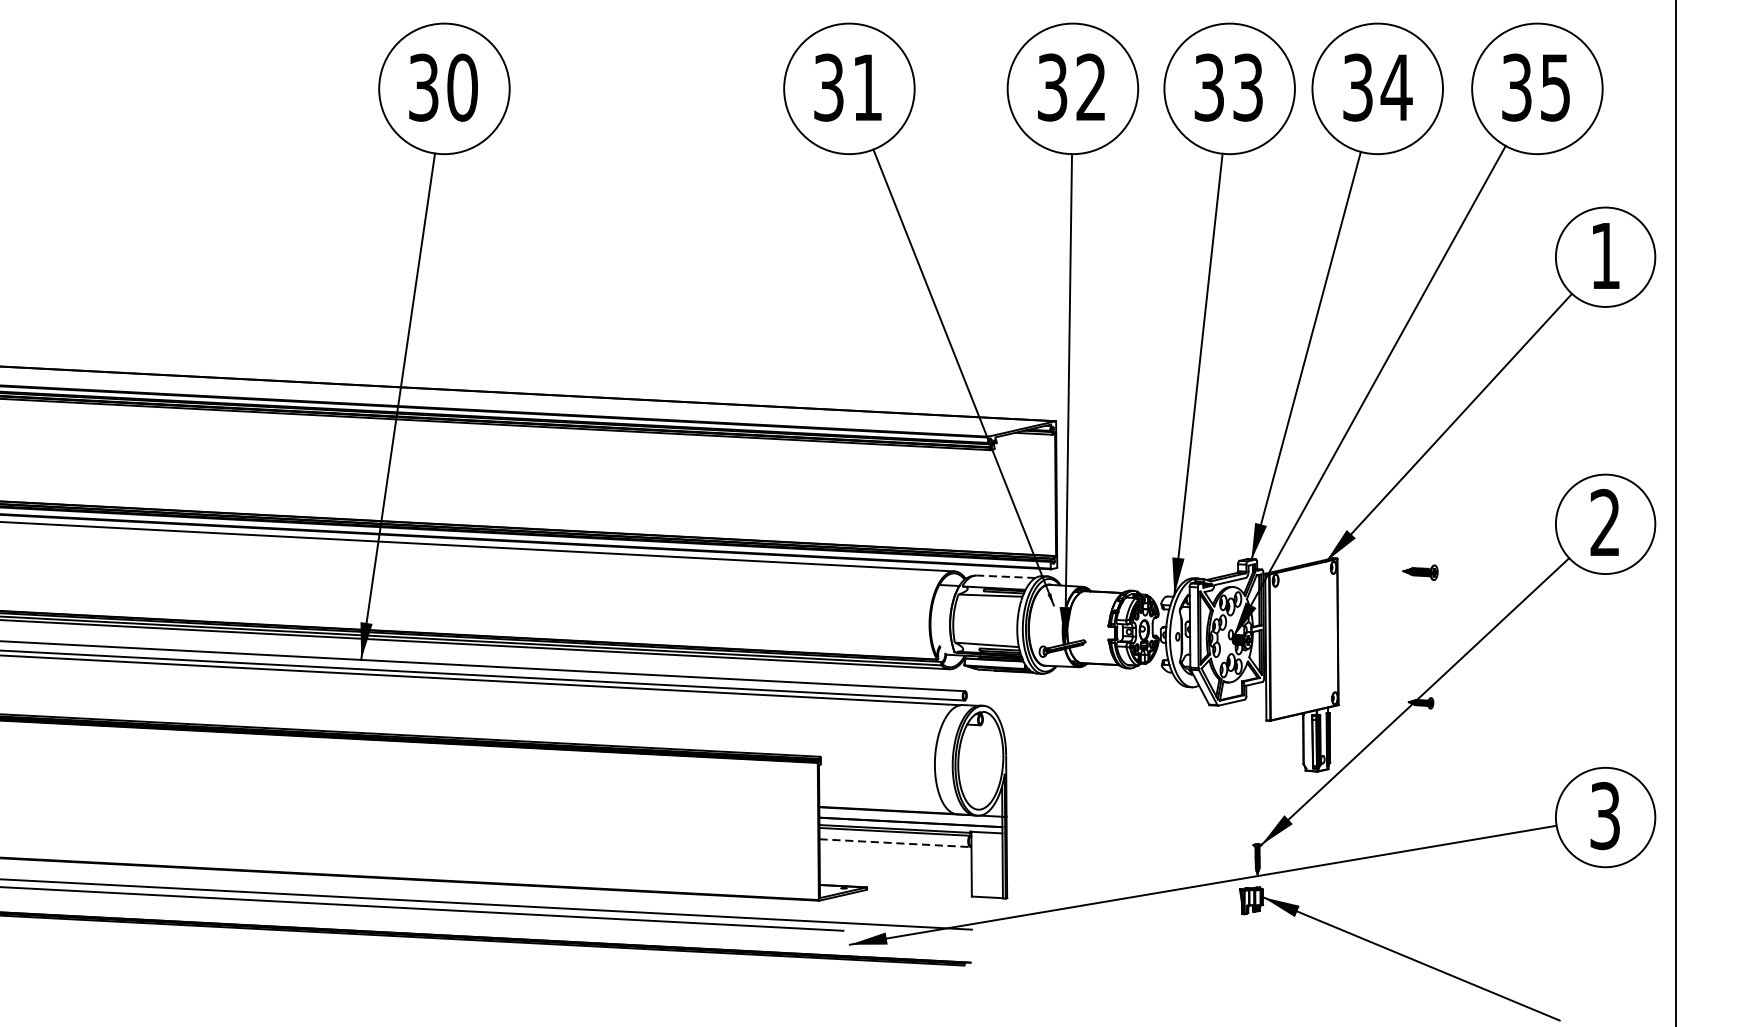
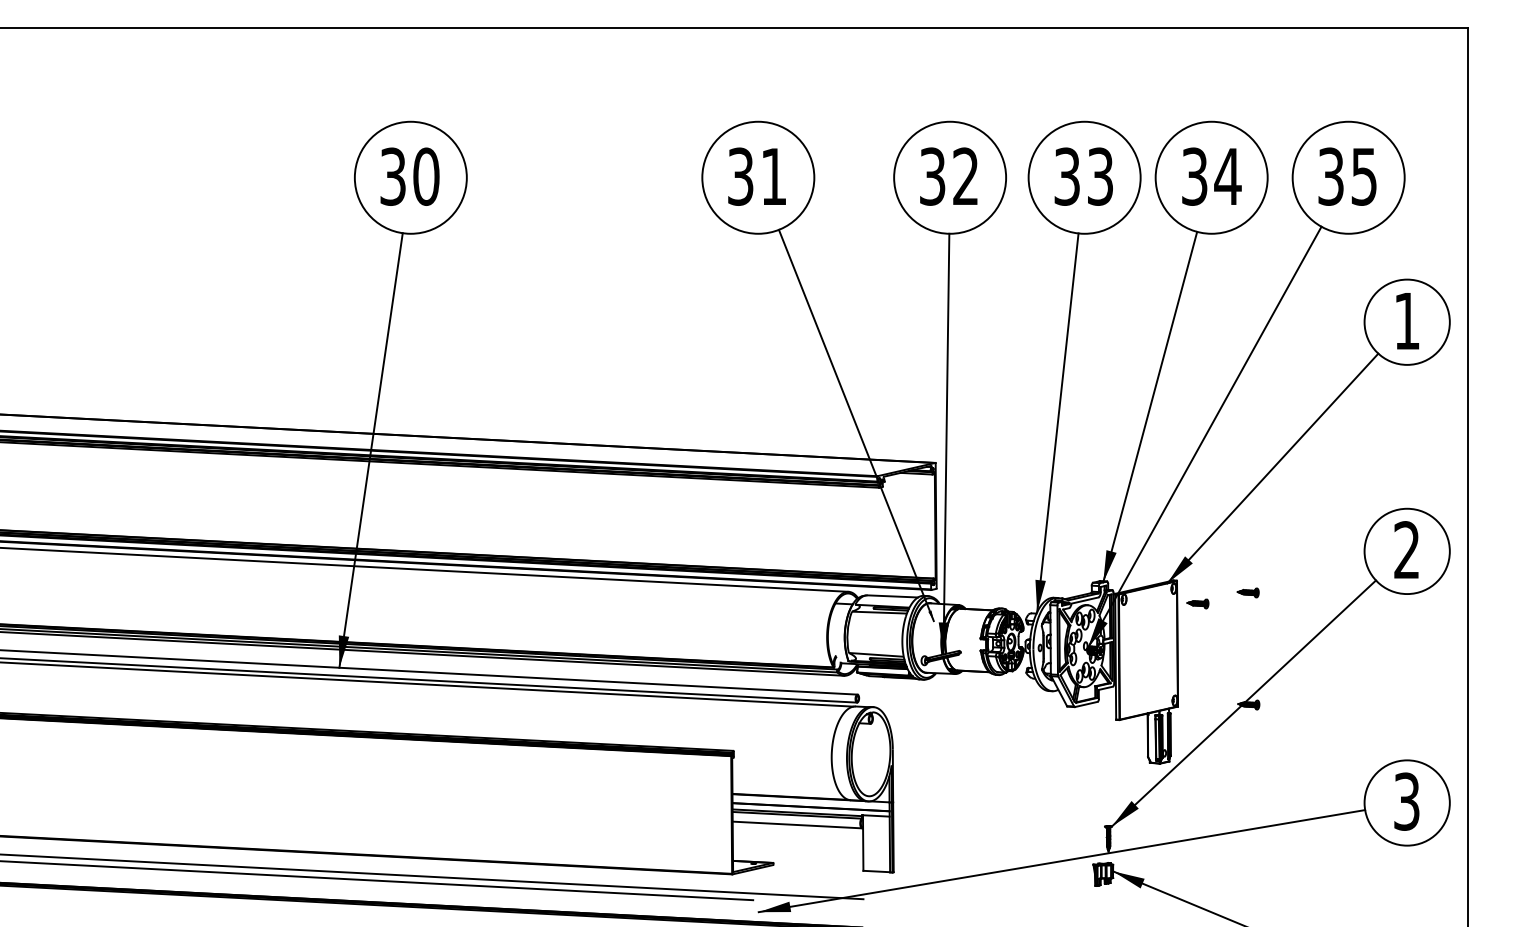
part: (1419, 572) -> (1247, 592), size x0.71
line: (1005, 576) -> (892, 596), dashed -> solid
part: (1361, 585) -> (1197, 603), added
line: (895, 843) -> (797, 825), dashed -> solid

